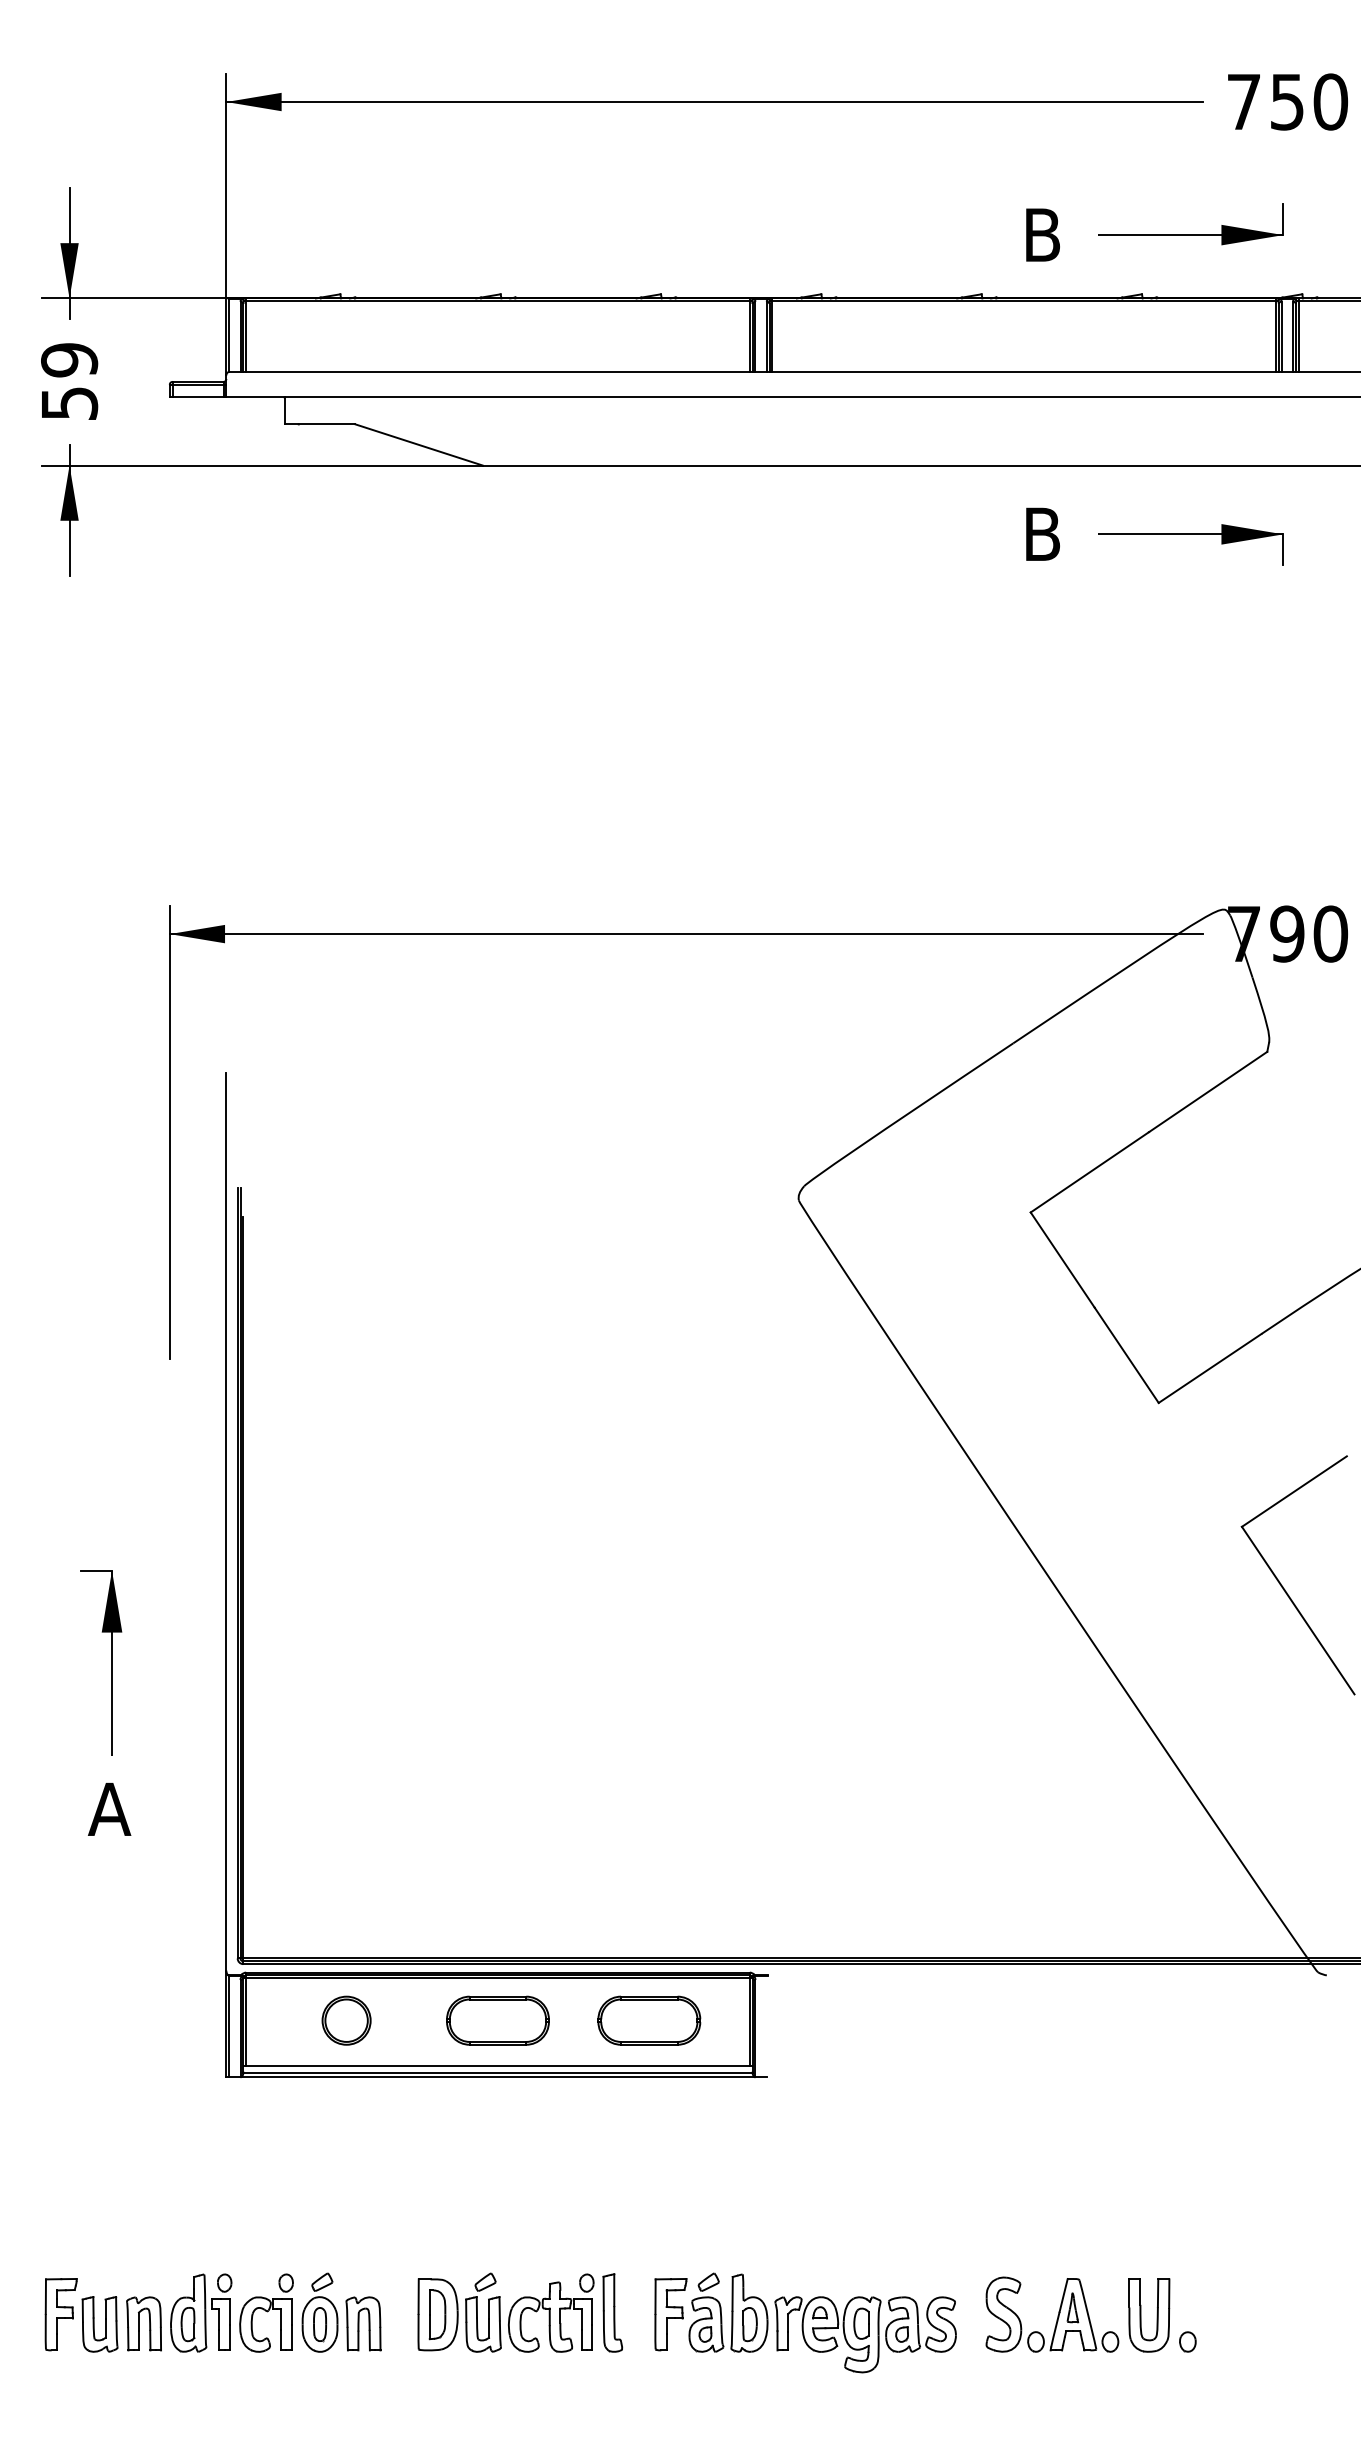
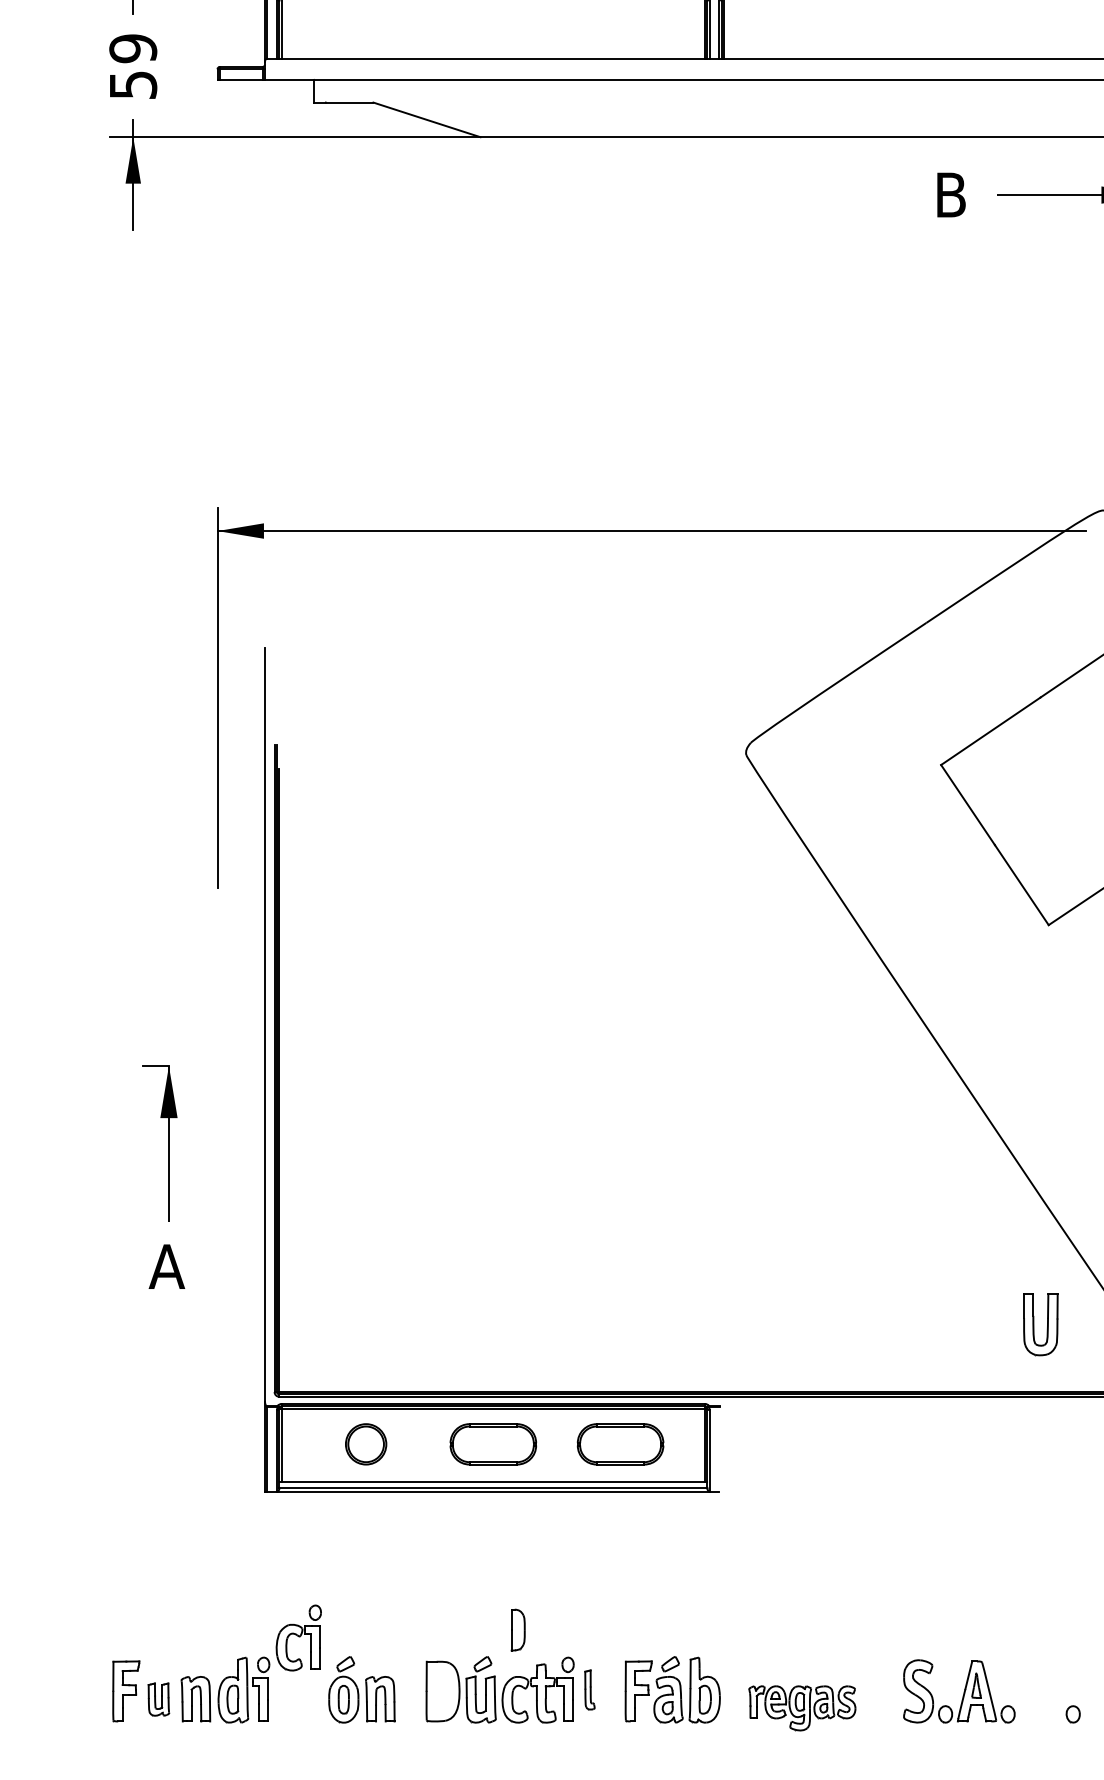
part: (266, 2312) -> (298, 1637), moved
part: (612, 2312) -> (589, 1689), size x0.6
part: (437, 2314) -> (518, 1629), moved
part: (1156, 2315) -> (1046, 1324), moved
part: (99, 2324) -> (158, 1699), size x0.7
part: (865, 2334) -> (802, 1708), size x0.7

